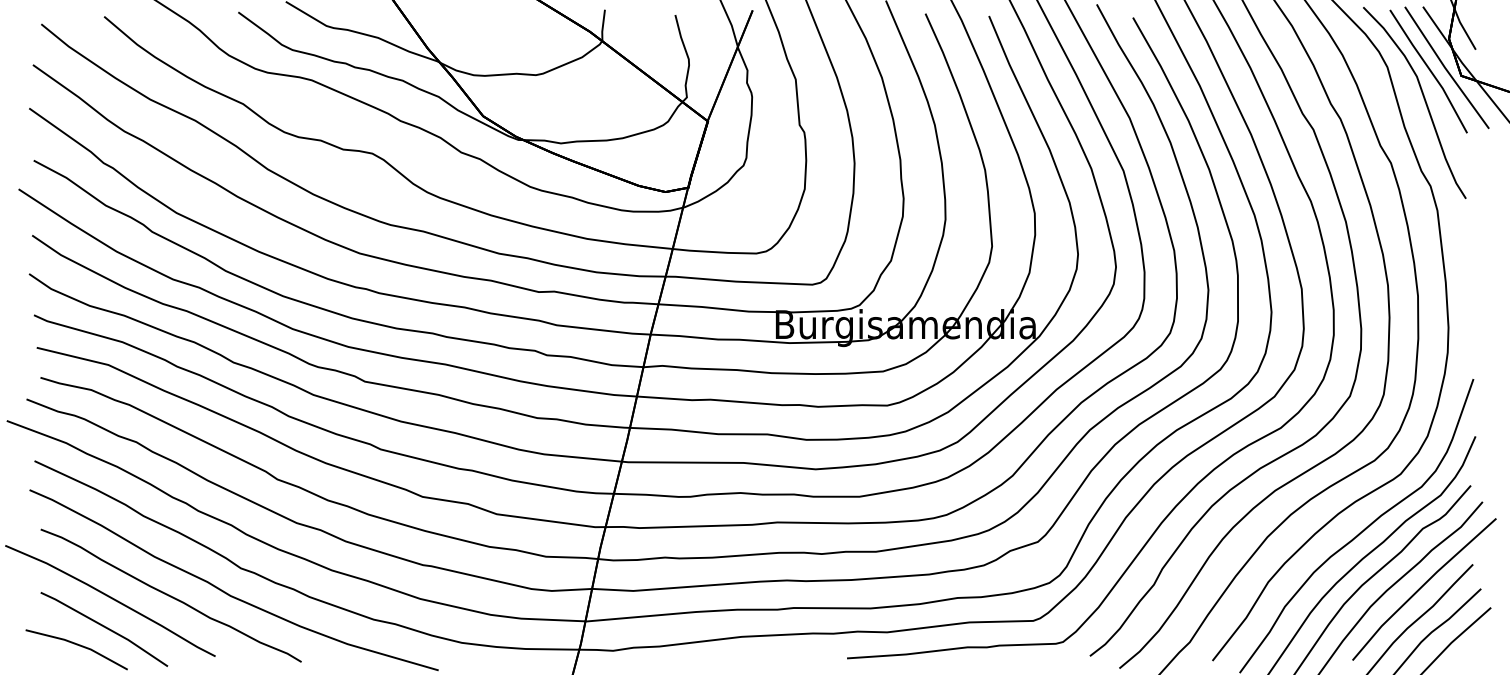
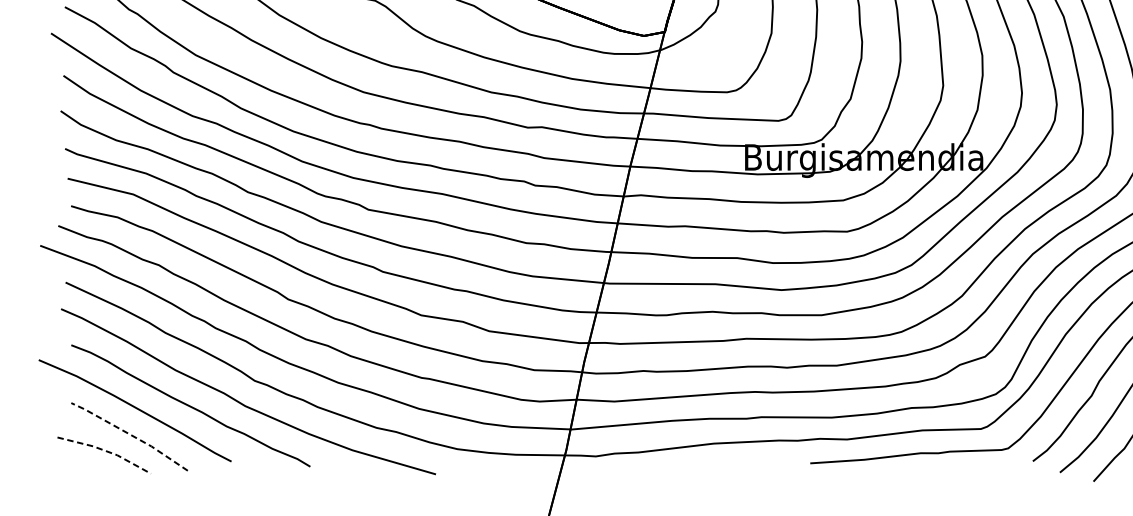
line: (104, 626) -> (129, 434), solid -> dashed
line: (79, 645) -> (106, 451), solid -> dashed

